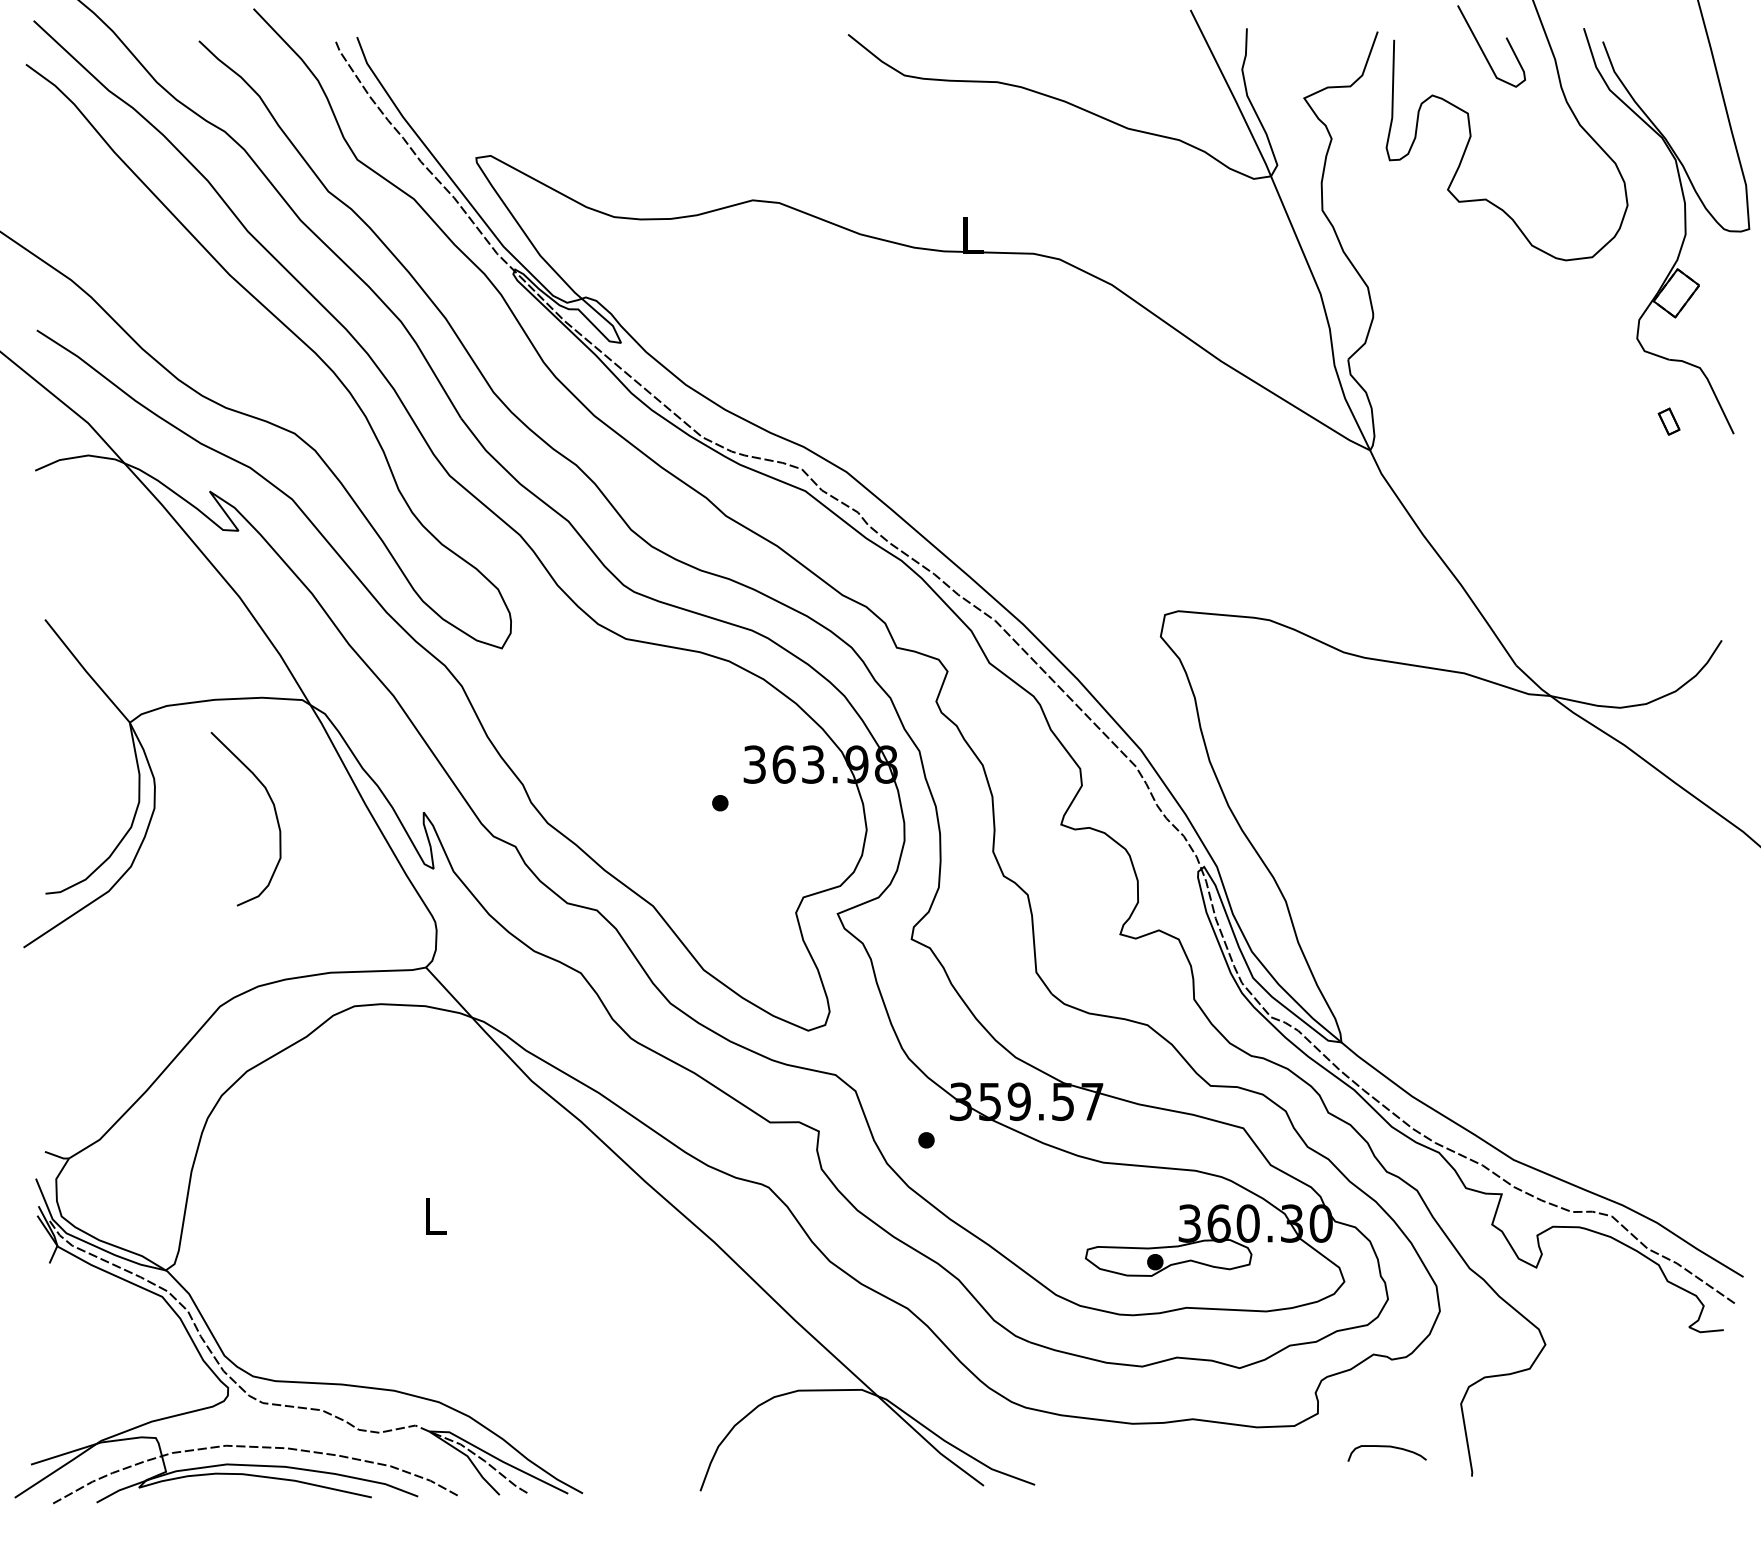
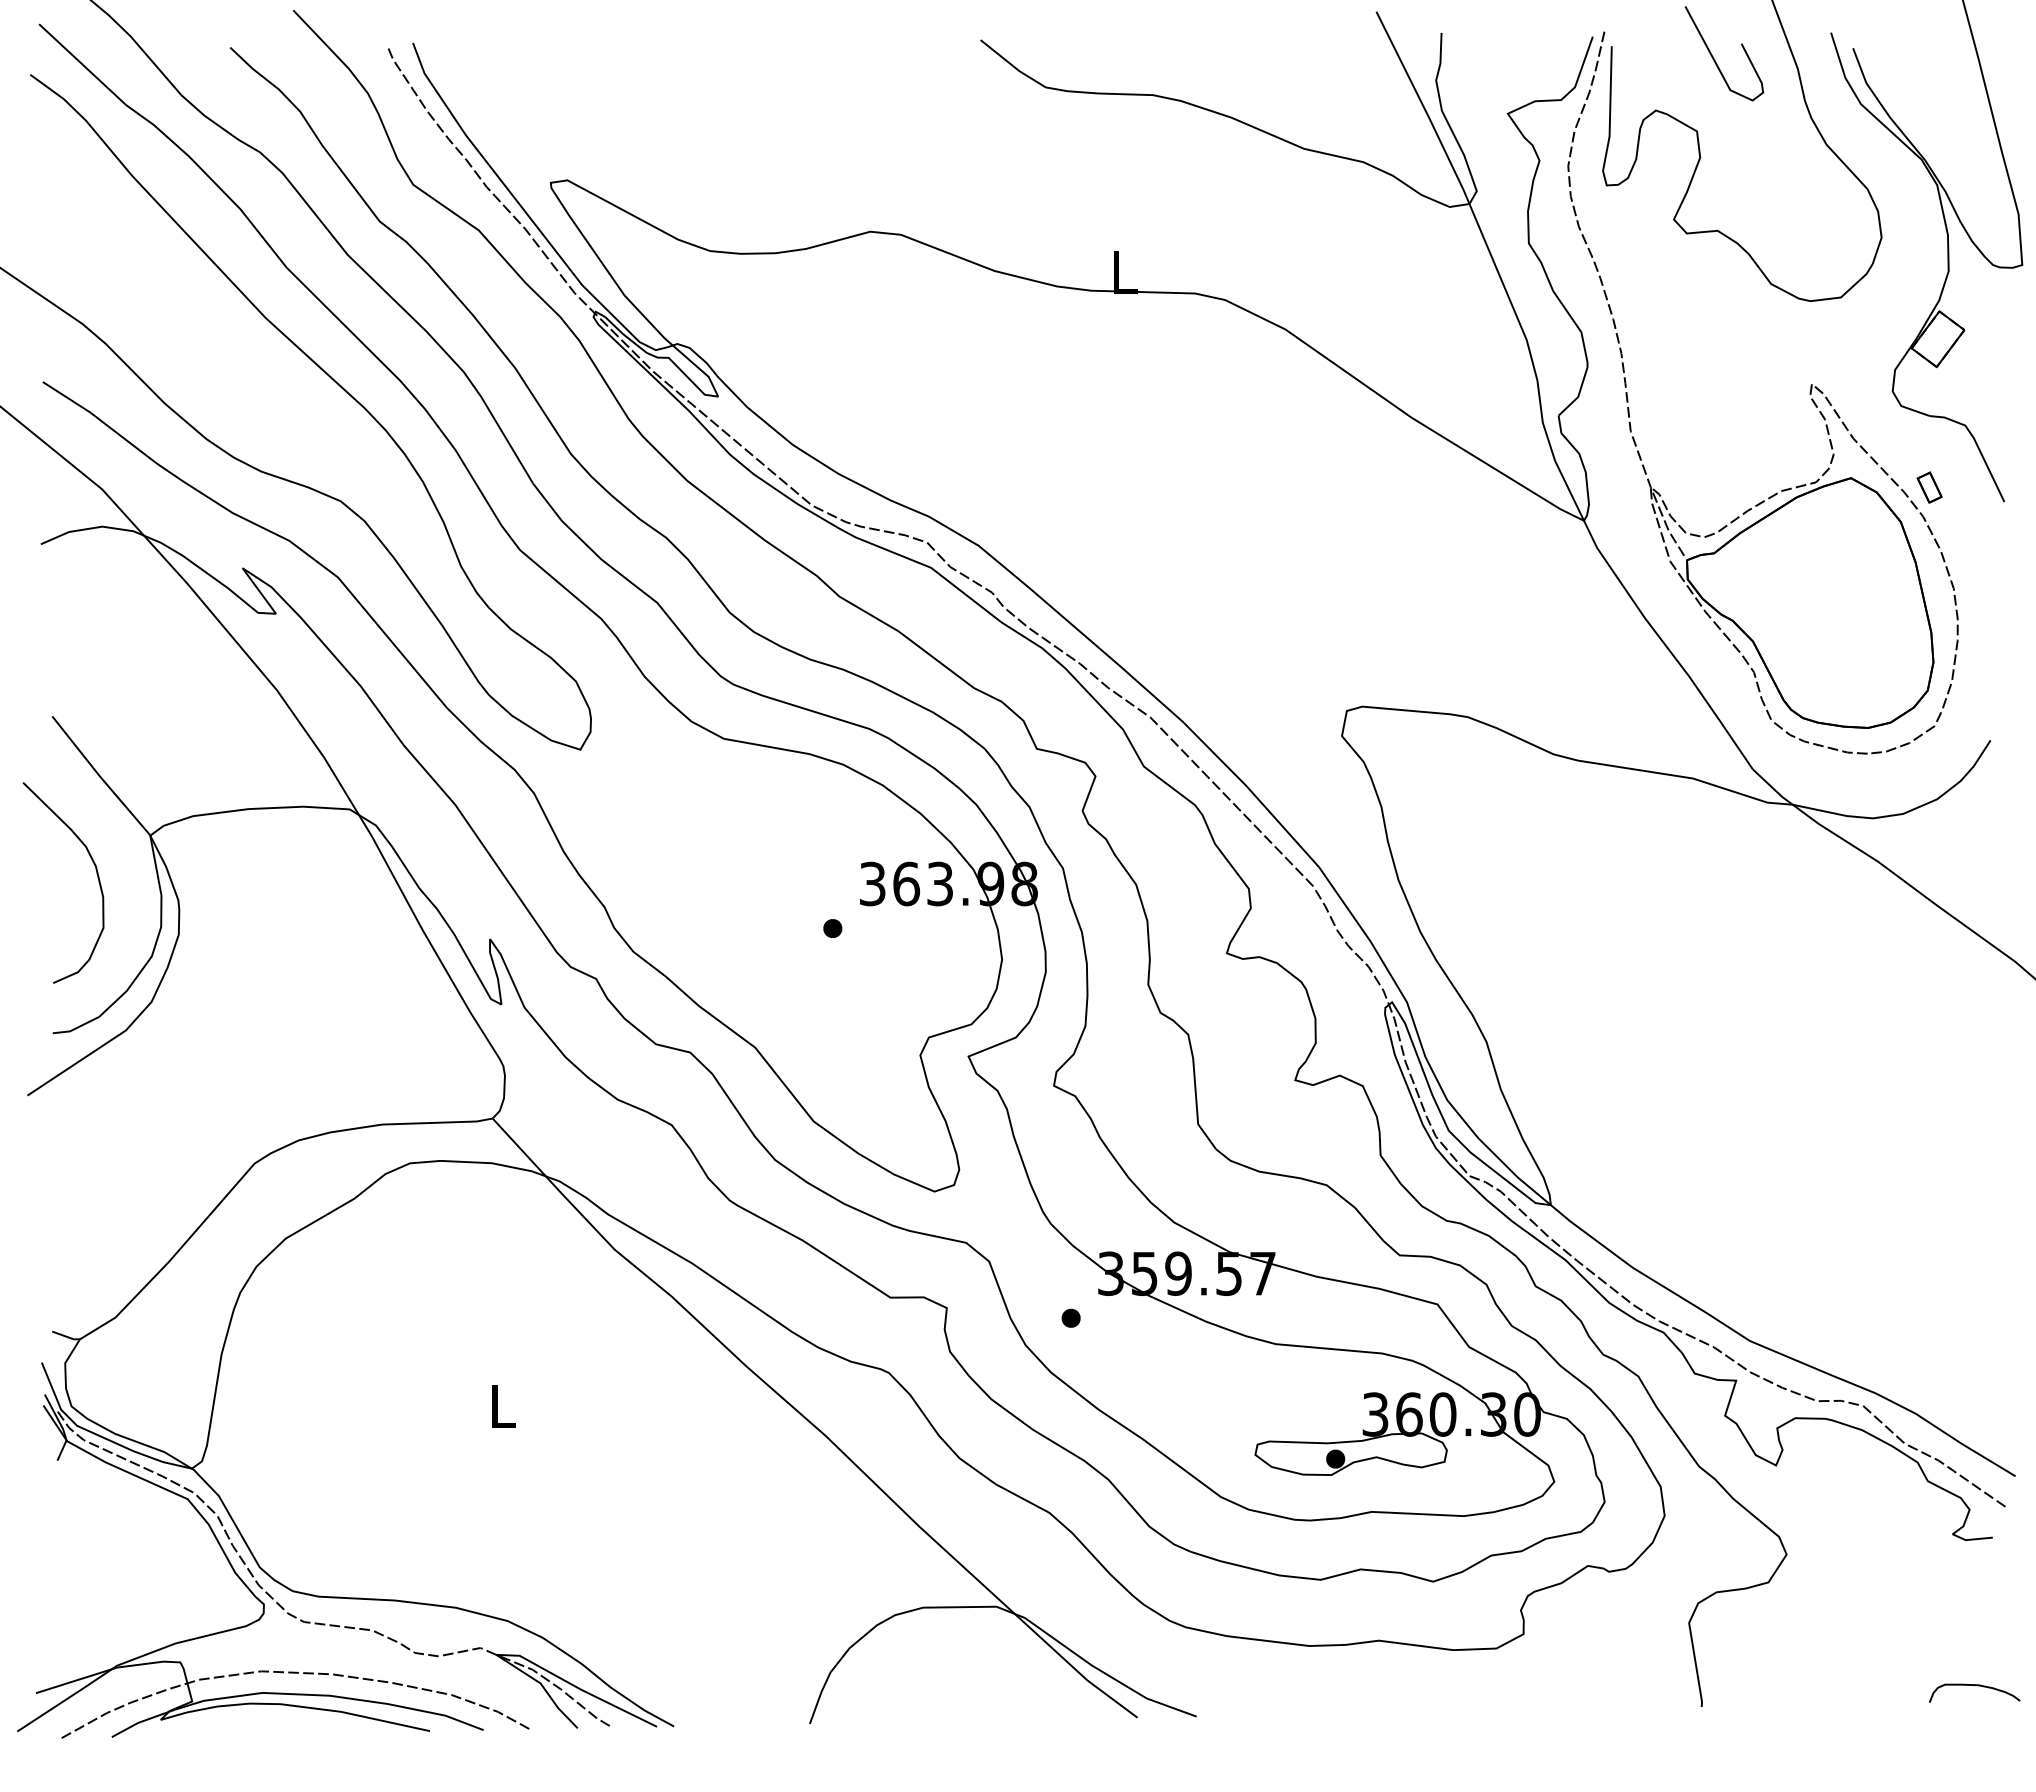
part: (1565, 339) -> (1809, 392), added
curve: (274, 811) -> (96, 874), moved
curve: (1388, 1447) -> (1976, 1686), moved

